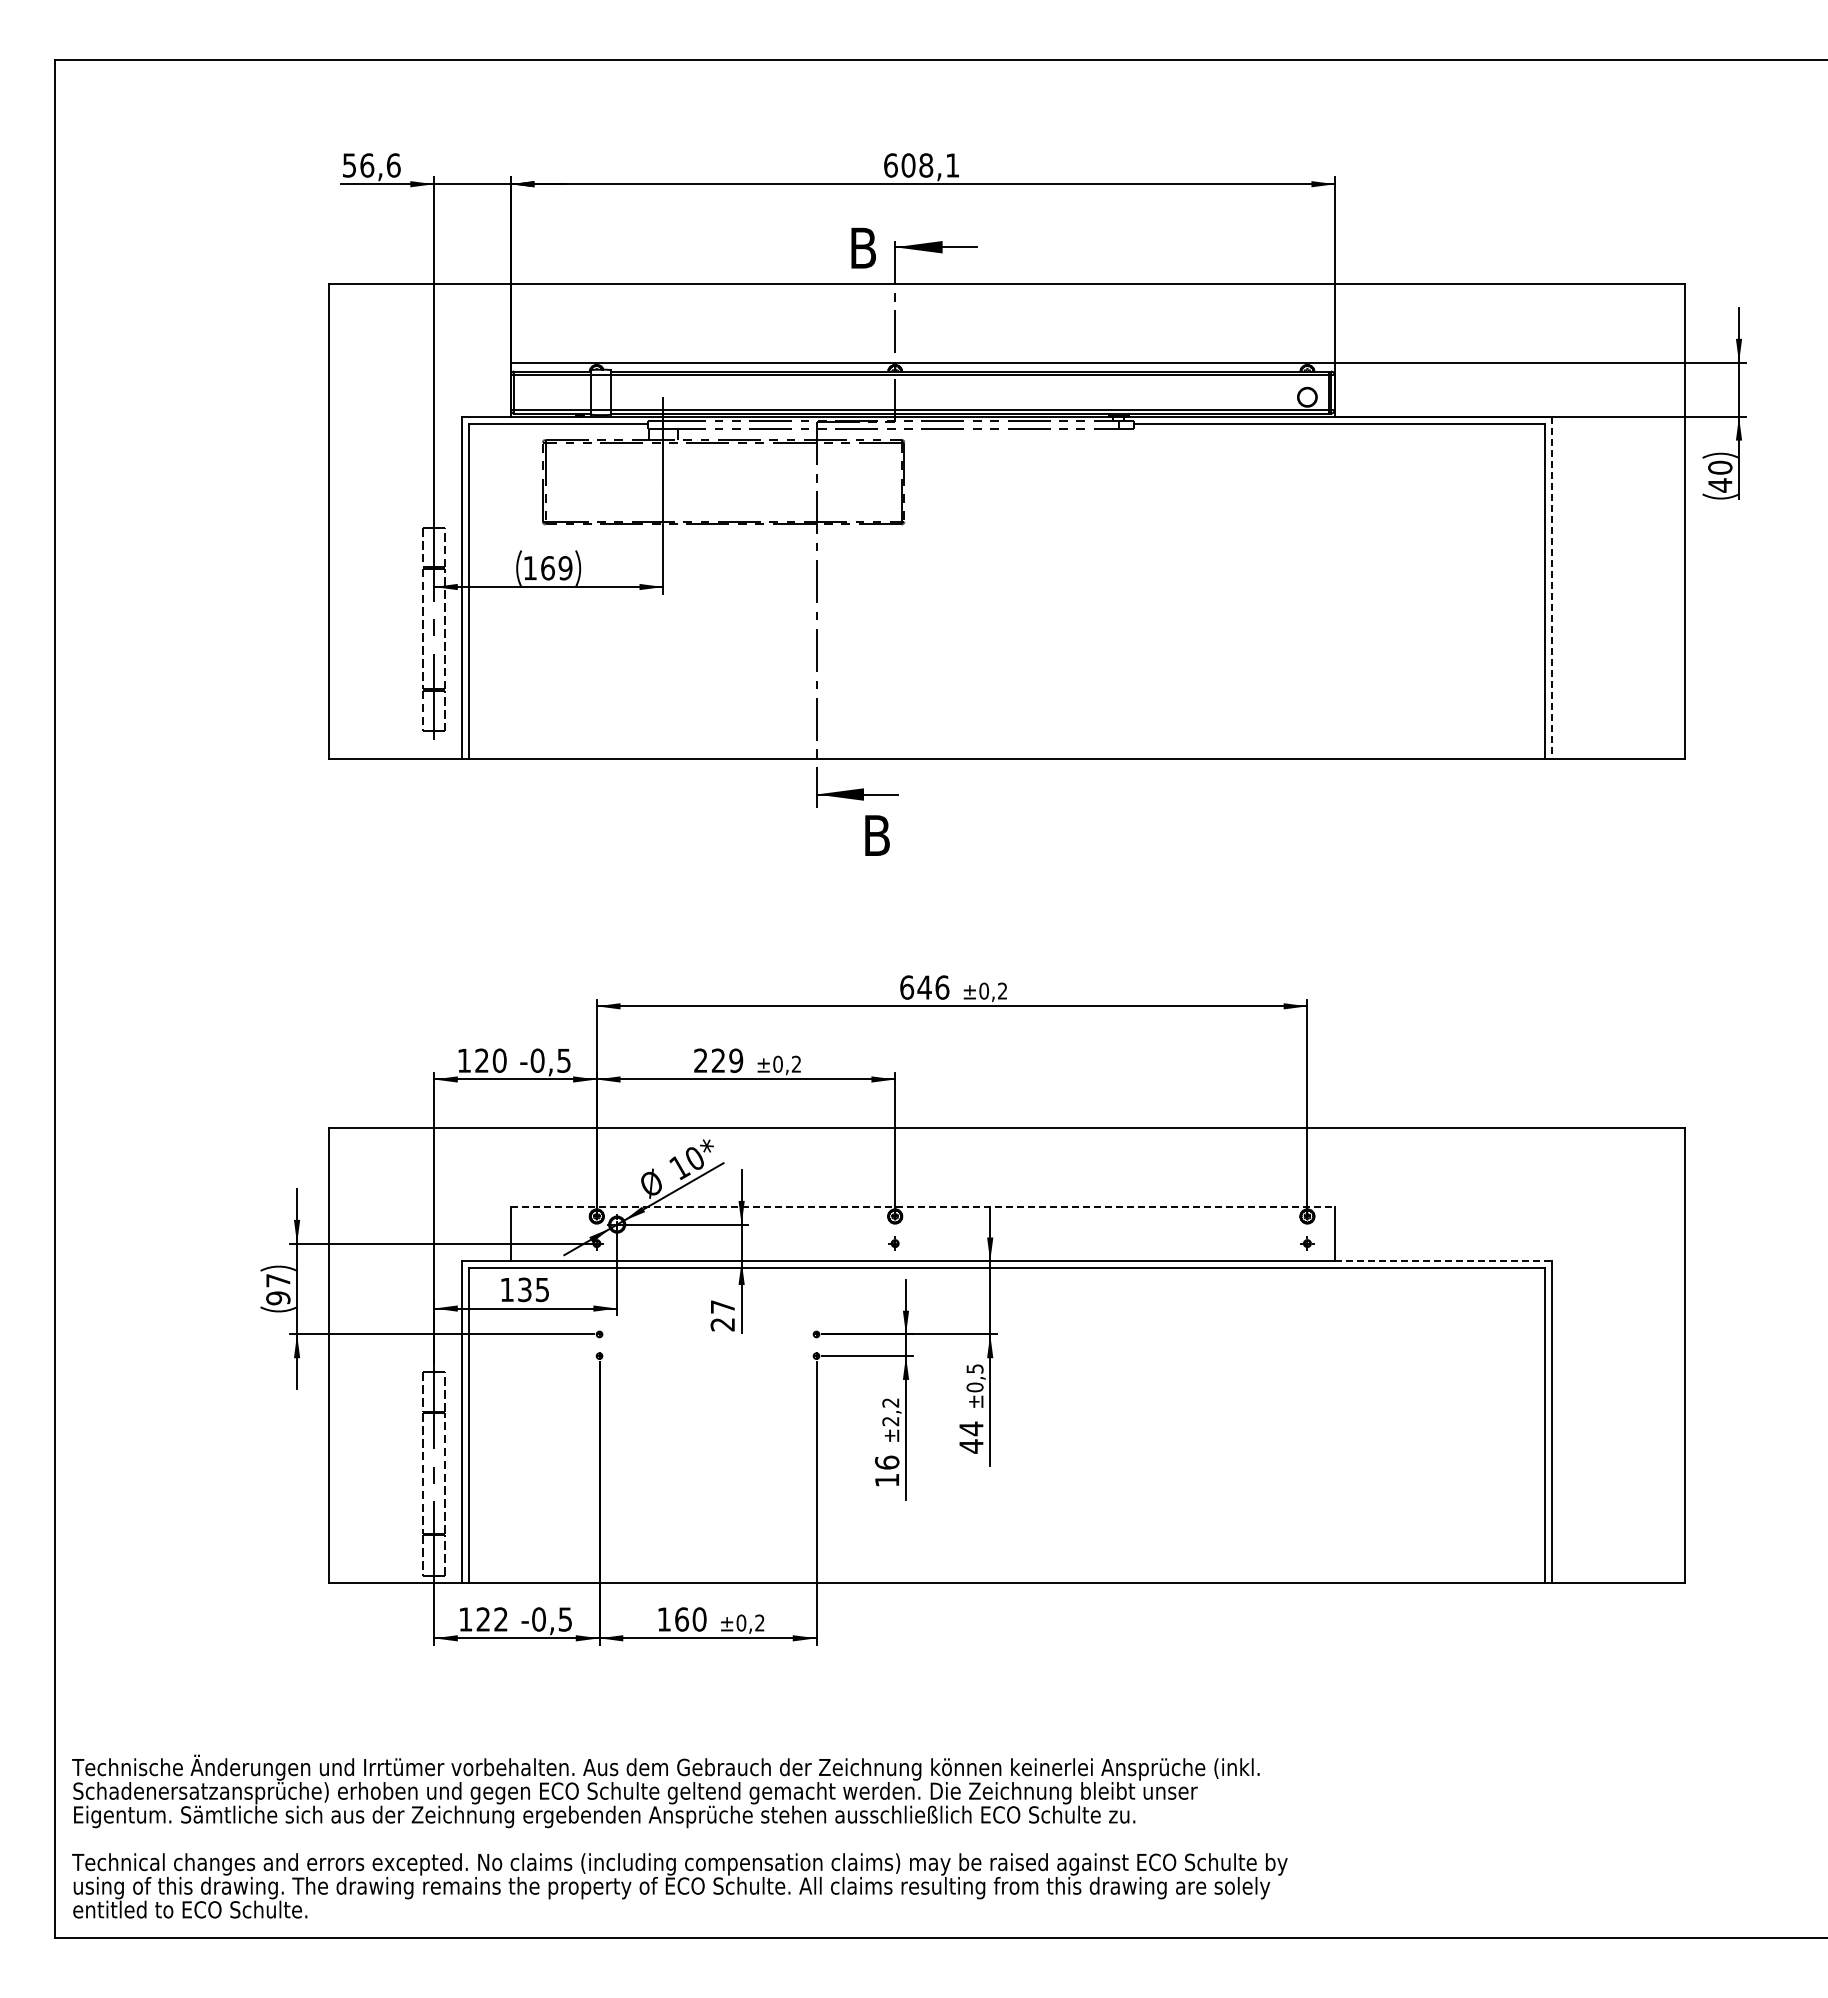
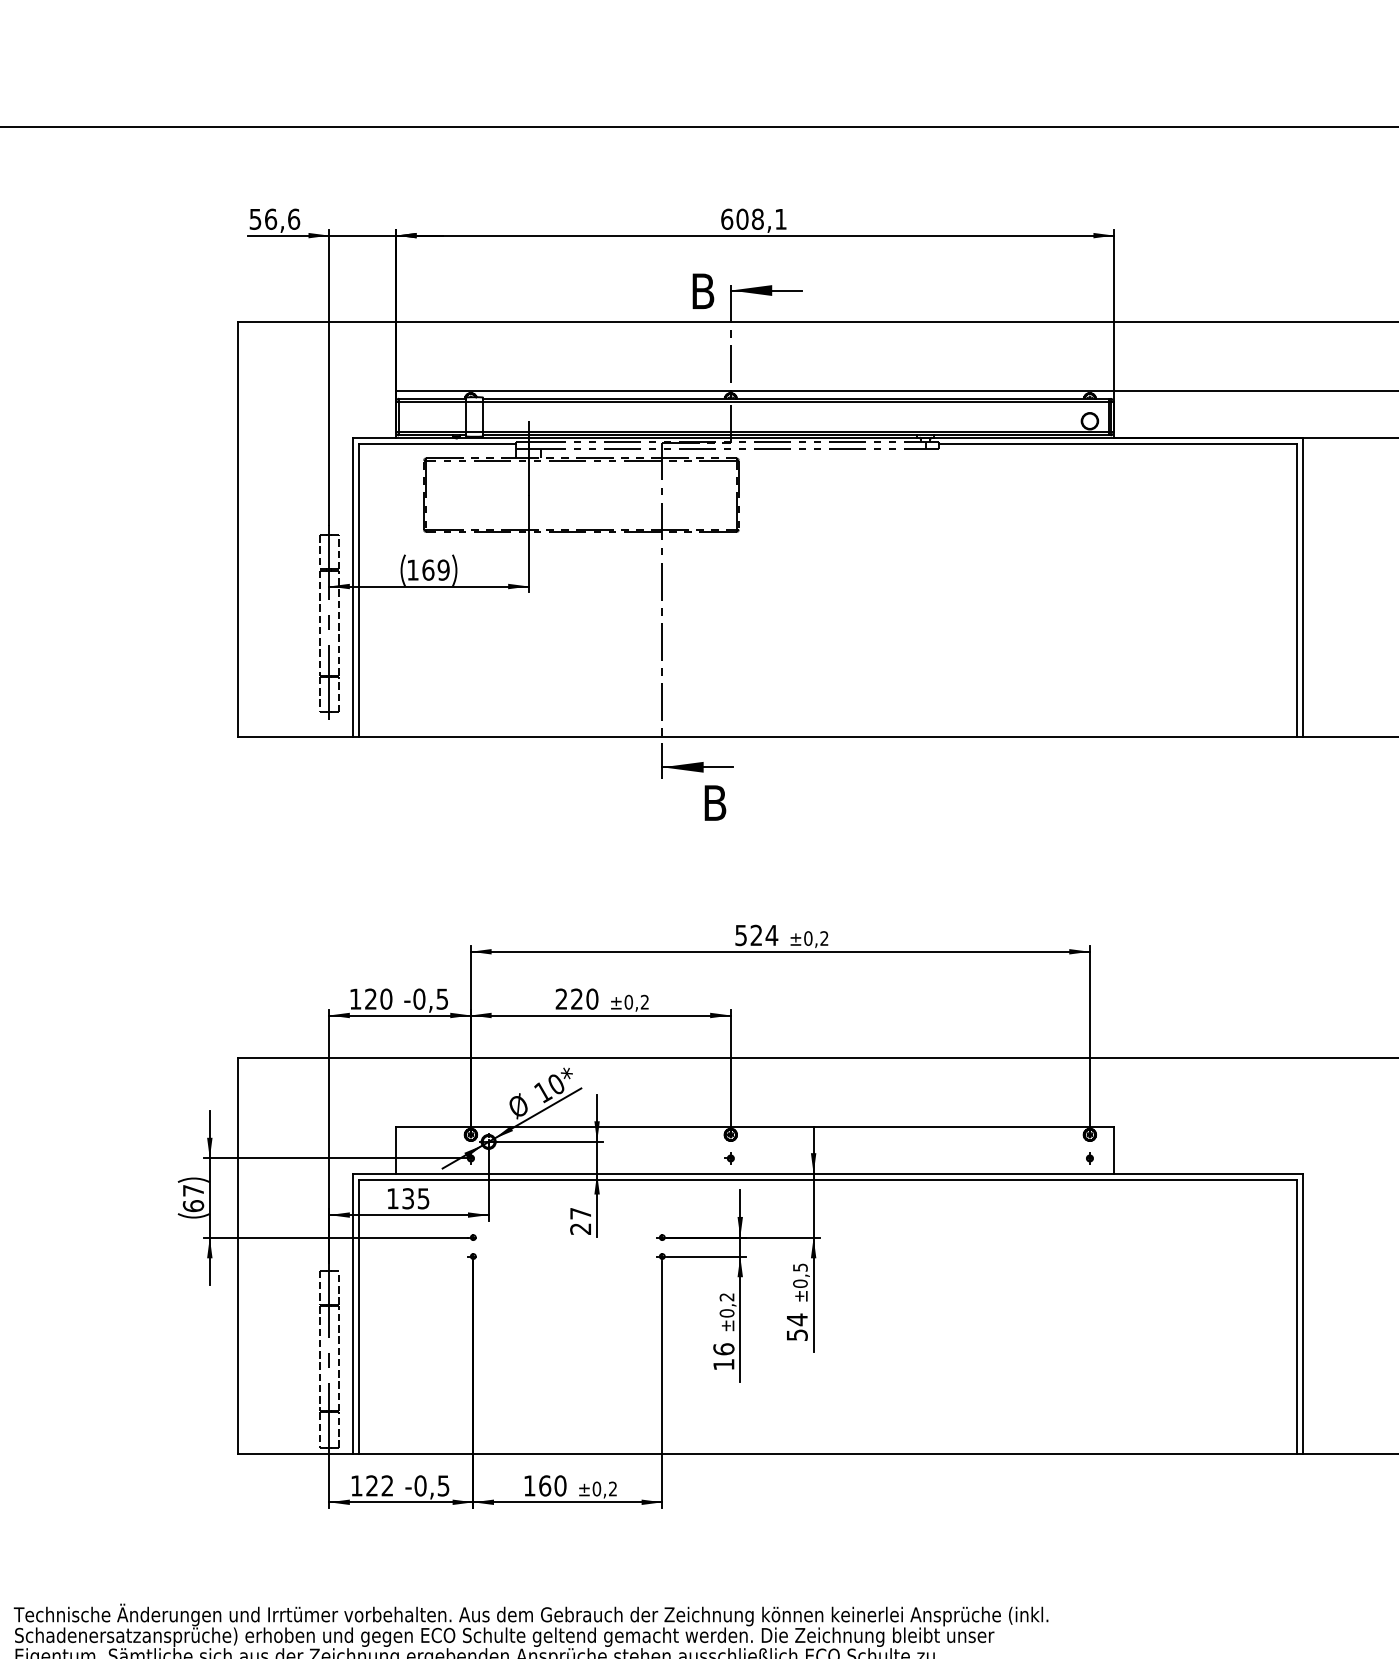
line: (1552, 588) -> (1303, 587), dashed -> solid
text: (924, 987) -> (756, 935), 646 -> 524
text: (736, 1060) -> (592, 998), 229 -> 220
line: (923, 1207) -> (755, 1127), dashed -> solid
line: (1444, 1261) -> (1209, 1174), dashed -> solid
text: (278, 1298) -> (193, 1206), 97 -> 67
text: (890, 1421) -> (726, 1313), ±2,2 -> ±0,2
text: (971, 1446) -> (797, 1335), 44 -> 54

